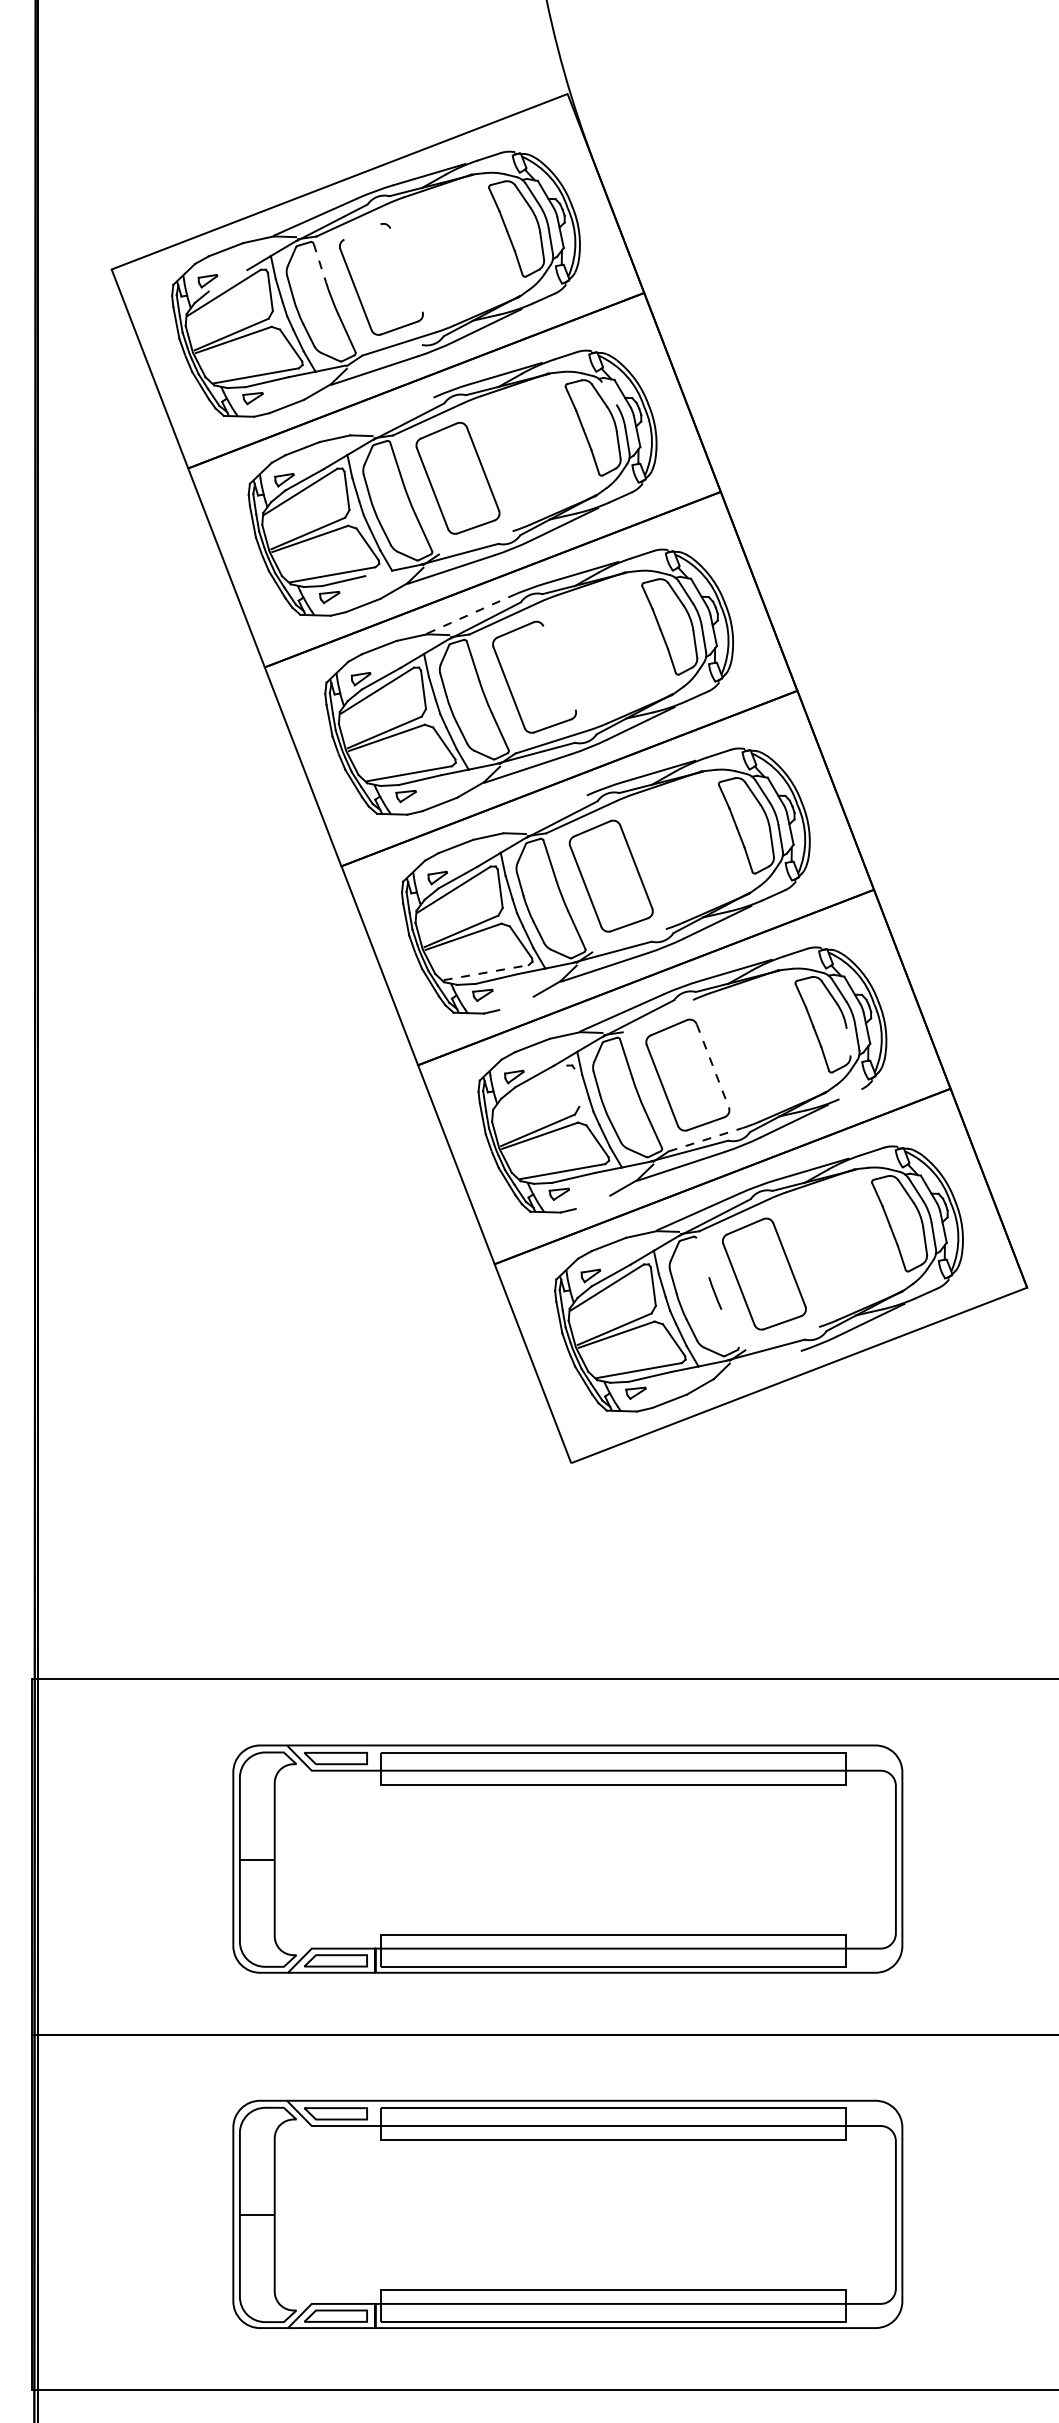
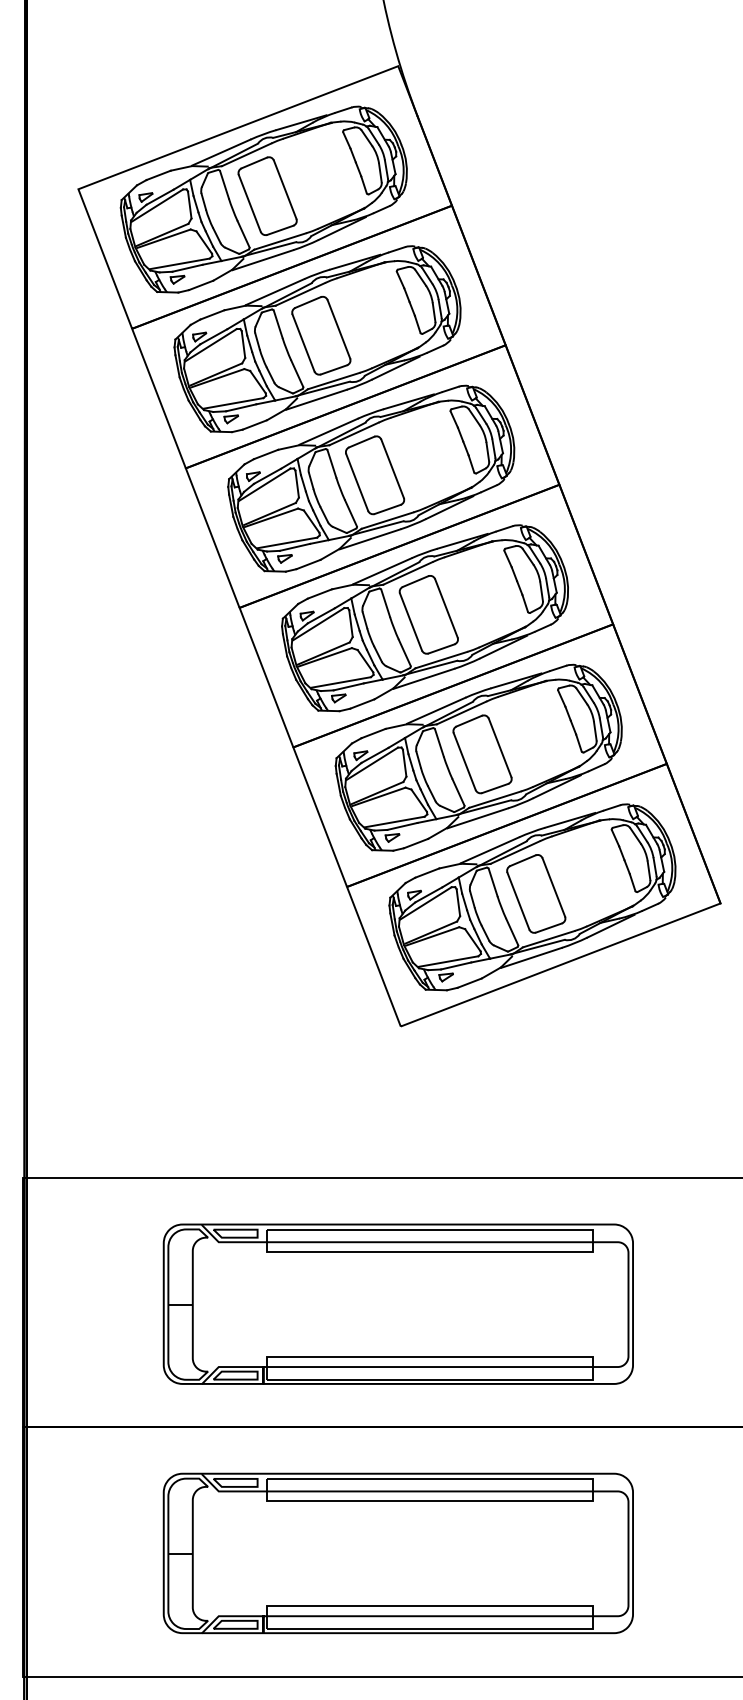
line: (362, 231) -> (254, 162), added
line: (320, 263) -> (224, 185), dashed -> solid
line: (406, 269) -> (285, 189), added
line: (227, 280) -> (159, 196), added
line: (382, 354) -> (268, 248), added
line: (609, 393) -> (427, 276), added
line: (391, 415) -> (274, 291), added
line: (475, 542) -> (333, 380), added
line: (378, 573) -> (265, 402), added
line: (469, 614) -> (329, 431), dashed -> solid
line: (559, 667) -> (392, 468), added
line: (544, 813) -> (382, 570), added
line: (628, 940) -> (440, 659), added
line: (486, 972) -> (341, 682), dashed -> solid
line: (516, 1003) -> (362, 704), added
line: (657, 1016) -> (461, 713), added
line: (848, 1041) -> (595, 730), added
line: (712, 1065) -> (499, 747), dashed -> solid
line: (576, 1087) -> (404, 763), added
line: (530, 1088) -> (372, 763), added
line: (850, 1094) -> (596, 767), added
line: (705, 1139) -> (494, 799), dashed -> solid
line: (592, 1202) -> (415, 843), added
line: (702, 1257) -> (492, 882), added
line: (729, 1327) -> (511, 931), added
line: (782, 1338) -> (548, 939), added
line: (757, 1365) -> (531, 958), added

